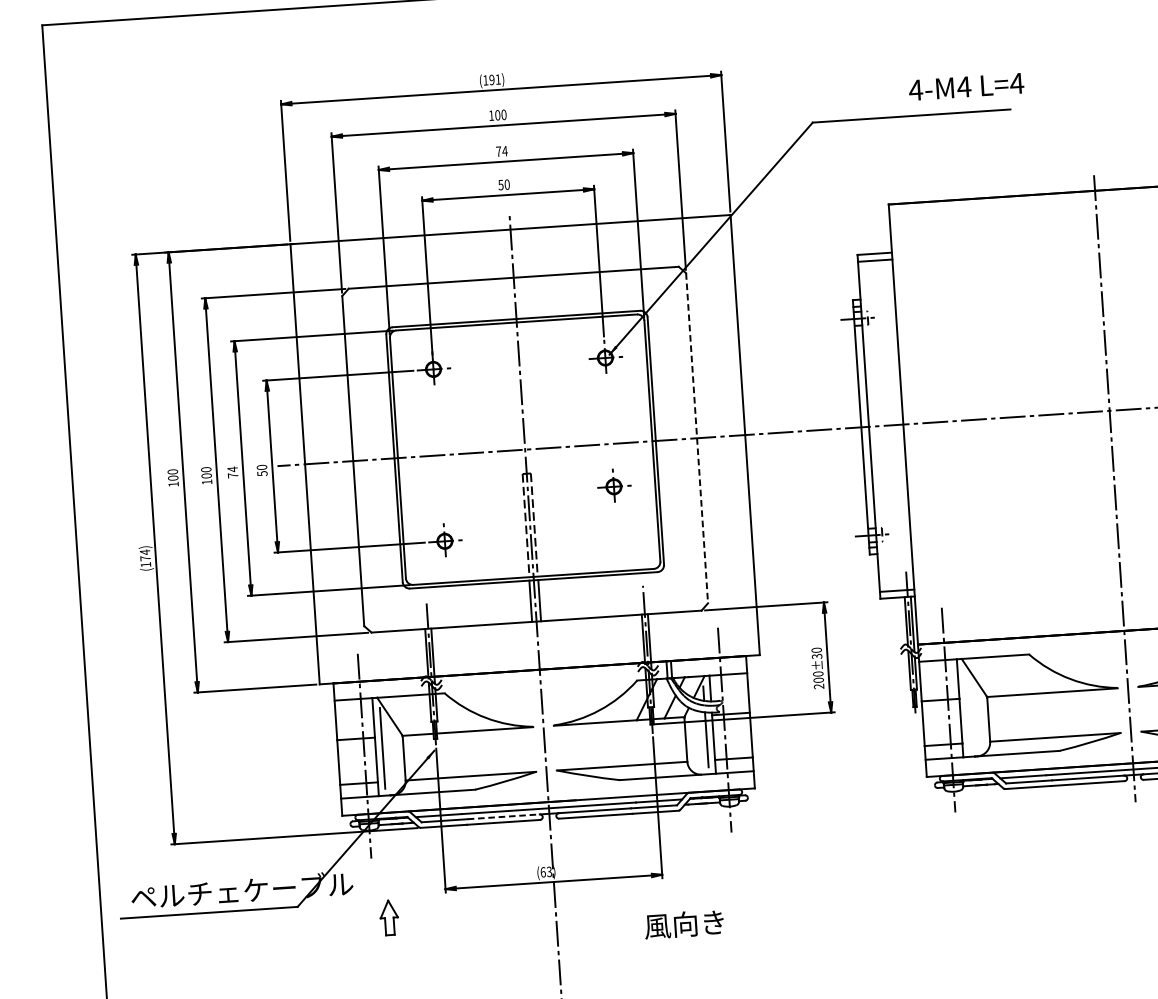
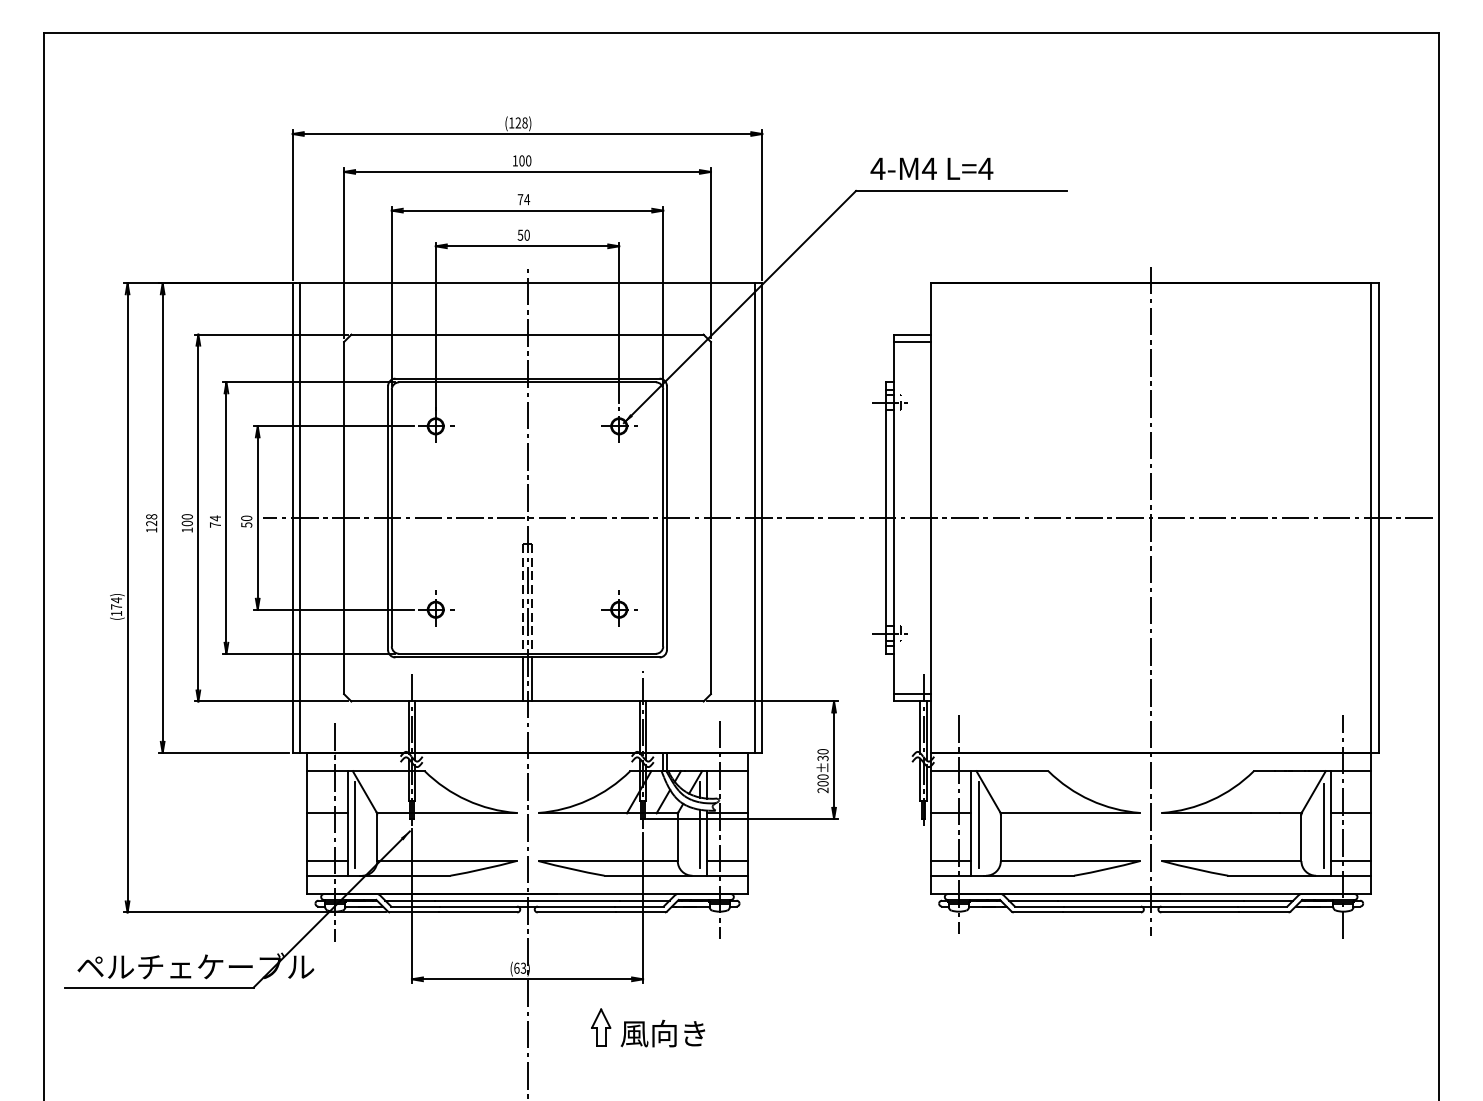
text: (494, 79) -> (521, 122), (191) -> (128)
text: (966, 86) -> (931, 168), moved
line: (737, 435) -> (754, 517), added
line: (696, 438) -> (710, 518), dashed -> solid
line: (312, 463) -> (300, 517), added
text: (172, 475) -> (151, 520), 100 -> 128
part: (614, 485) -> (619, 608), moved
line: (966, 709) -> (978, 825), added
line: (504, 816) -> (479, 906), dashed -> solid
part: (389, 917) -> (601, 1027), moved

